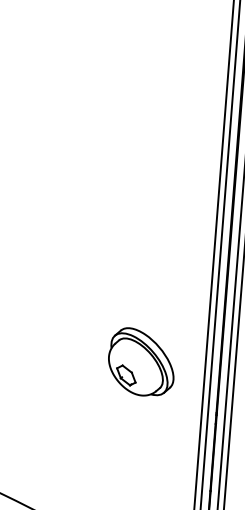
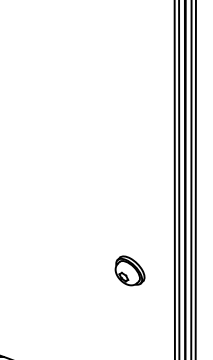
part: (140, 361) -> (129, 270), size x0.62

